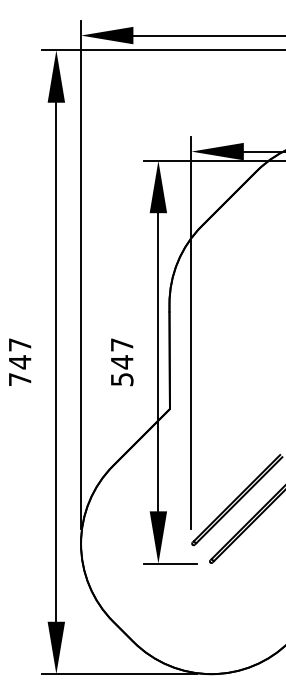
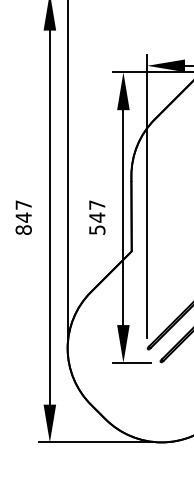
text: (19, 379) -> (23, 230), 747 -> 847

